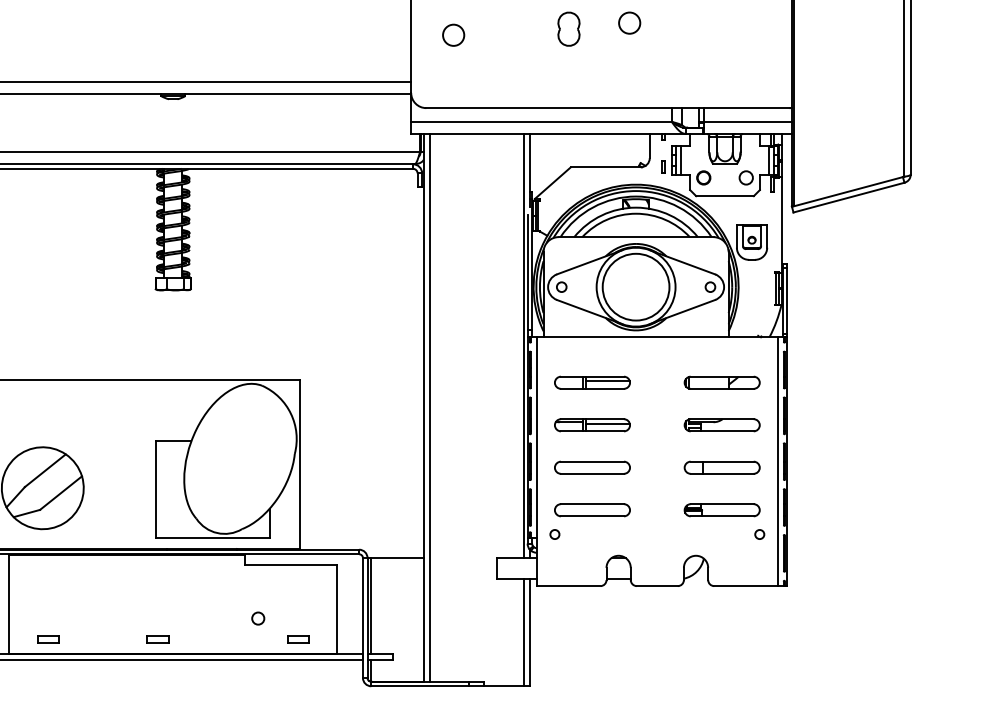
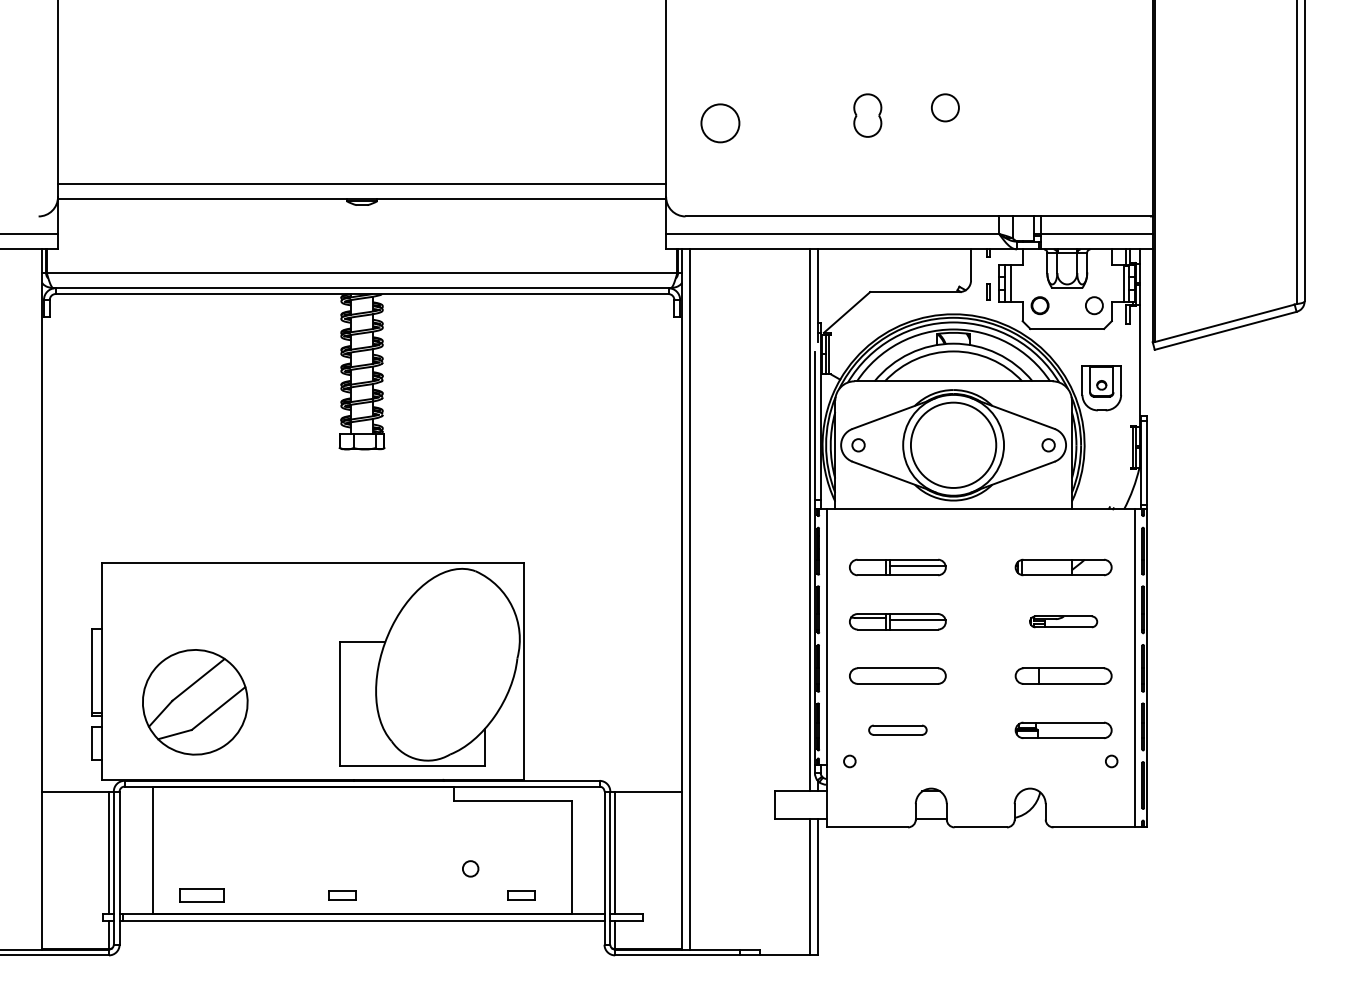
circle: (452, 34) -> (719, 122), size x1.4
part: (722, 425) -> (1063, 621), size x0.7
part: (592, 509) -> (897, 729), size x0.6
part: (48, 639) -> (202, 895), size x1.6

